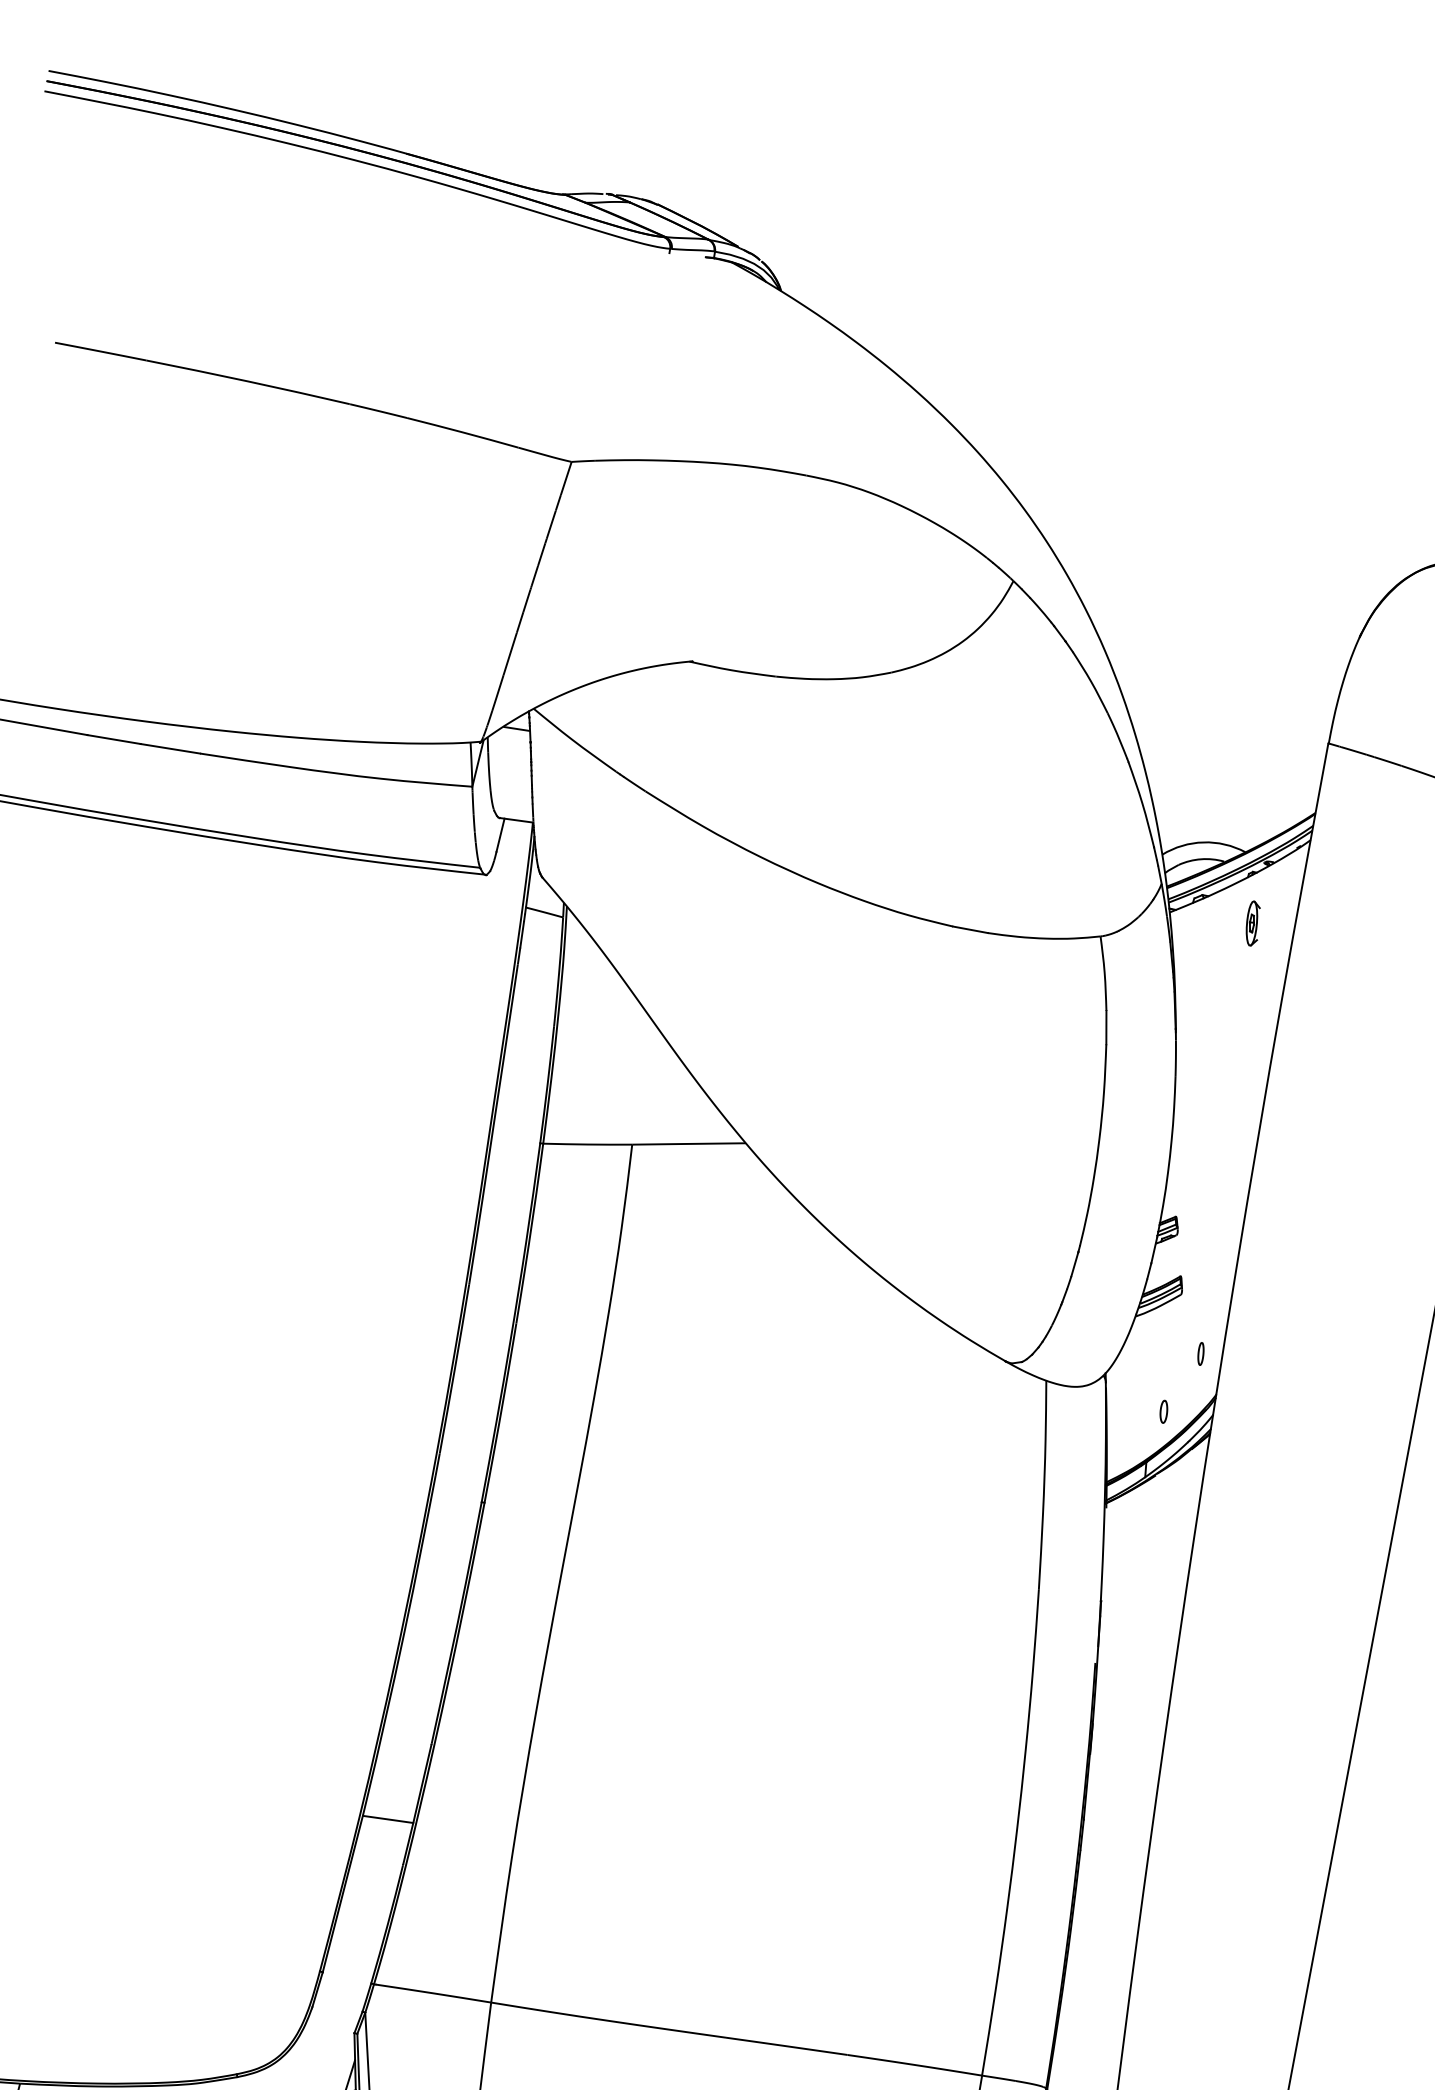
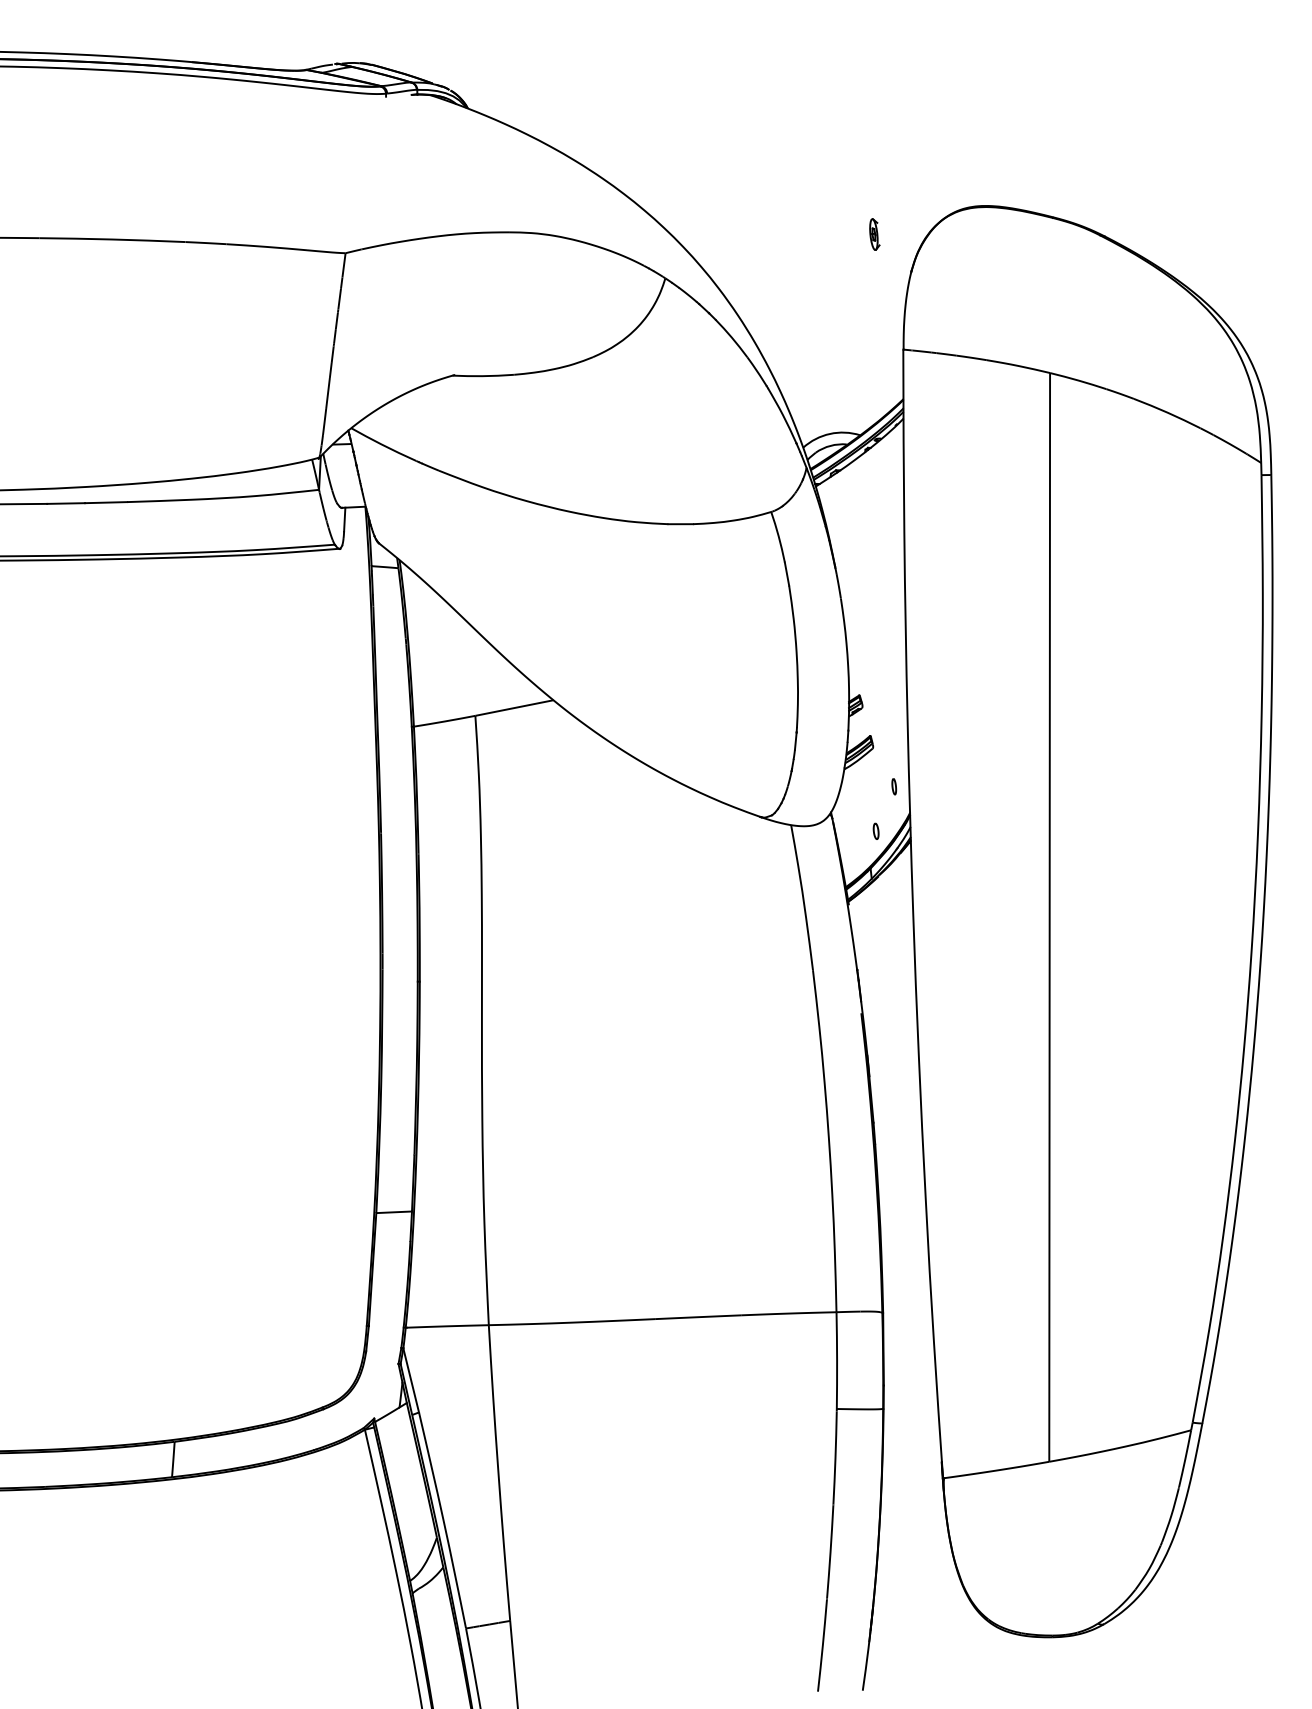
part: (1252, 923) -> (874, 234), moved

